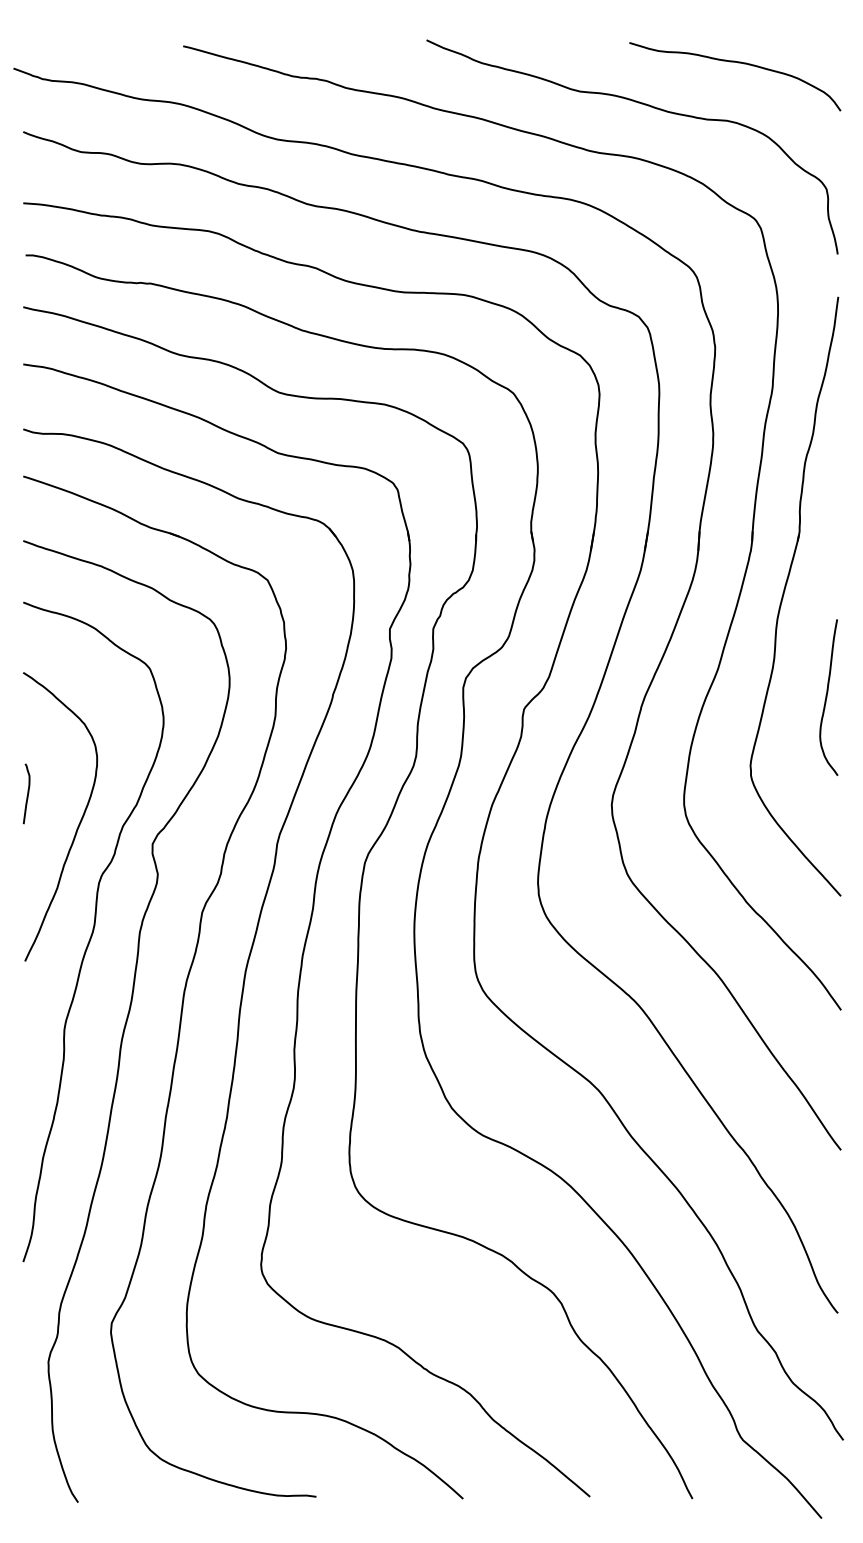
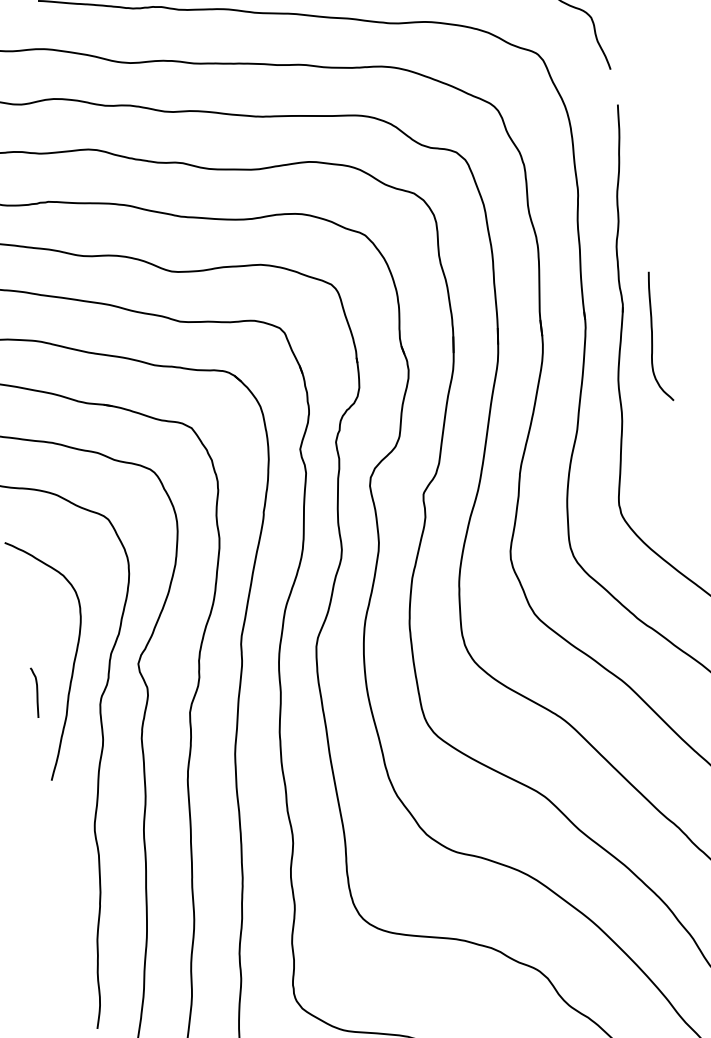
curve: (827, 697) -> (653, 337), moved
curve: (27, 793) -> (36, 692), moved

